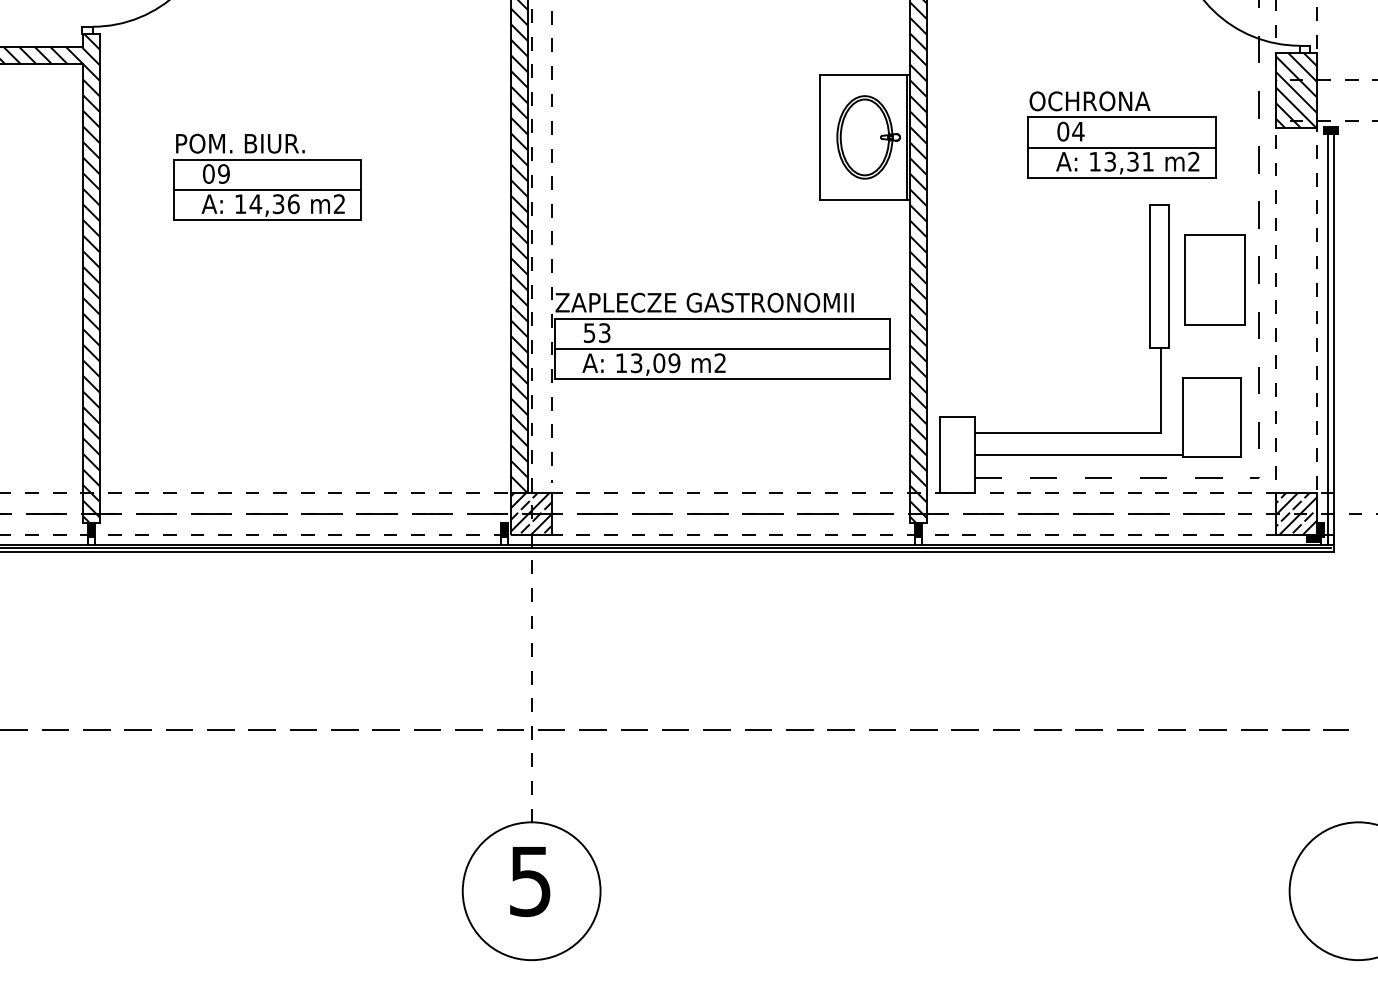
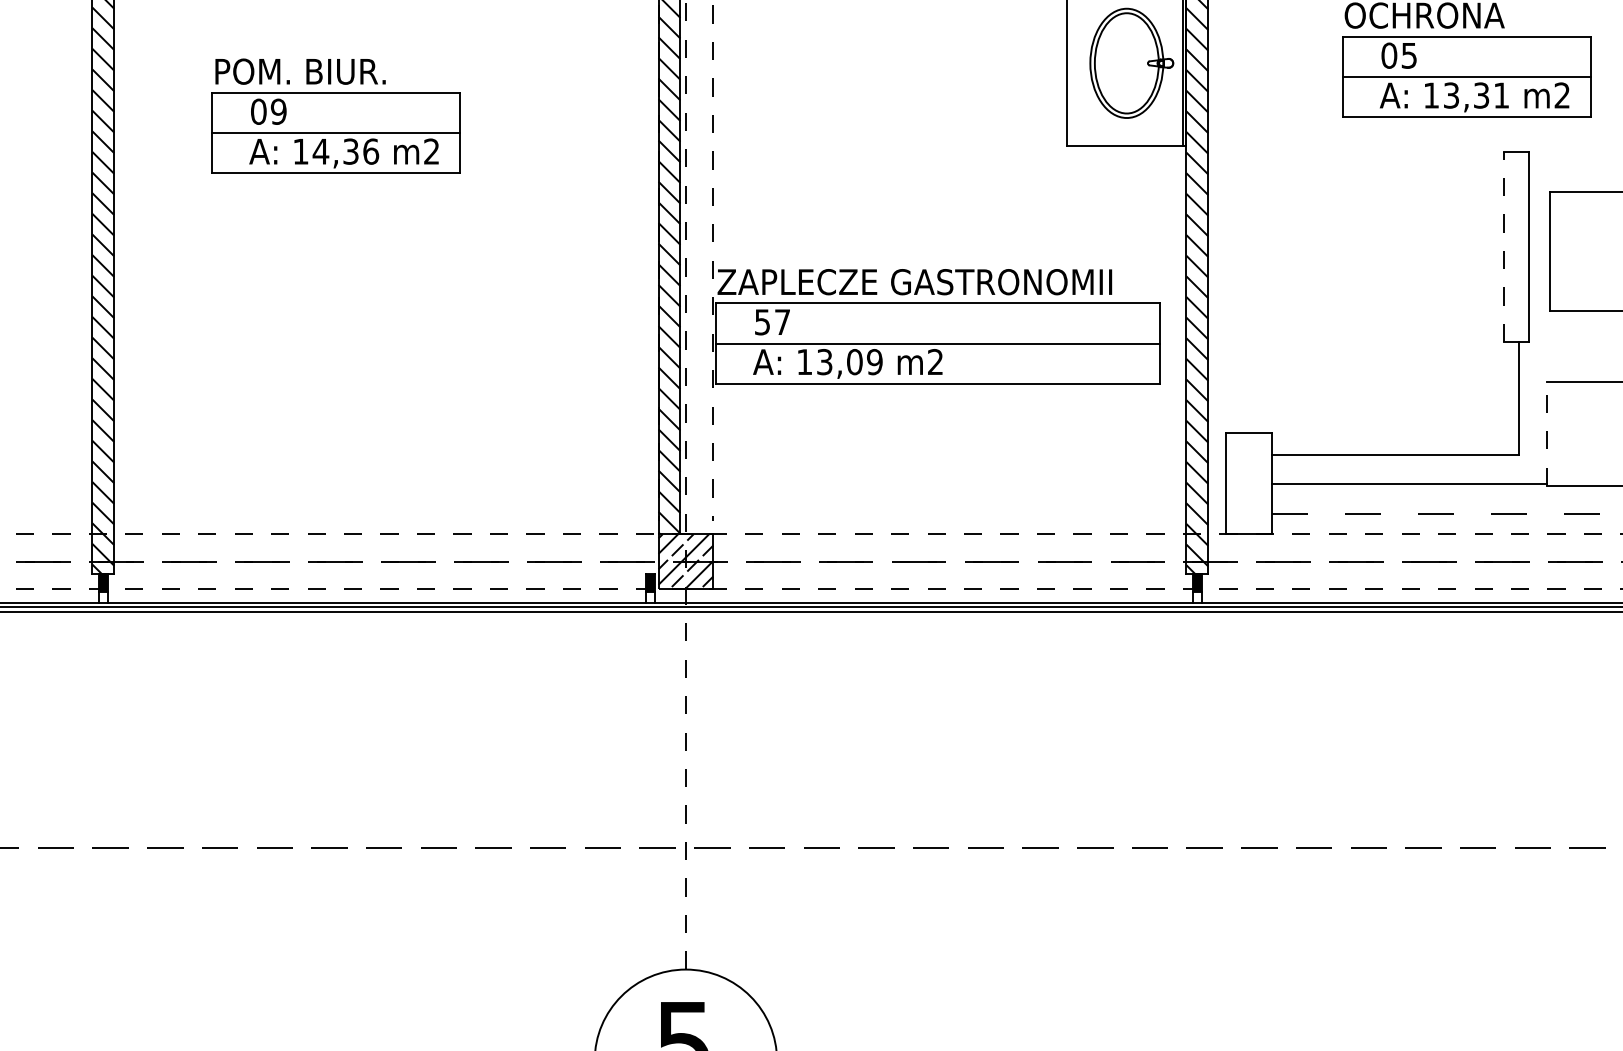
text: (1078, 131) -> (1409, 55), 04 -> 05
line: (1150, 276) -> (1504, 247), solid -> dashed
text: (604, 333) -> (782, 322), 53 -> 57
line: (1182, 416) -> (1547, 432), solid -> dashed

